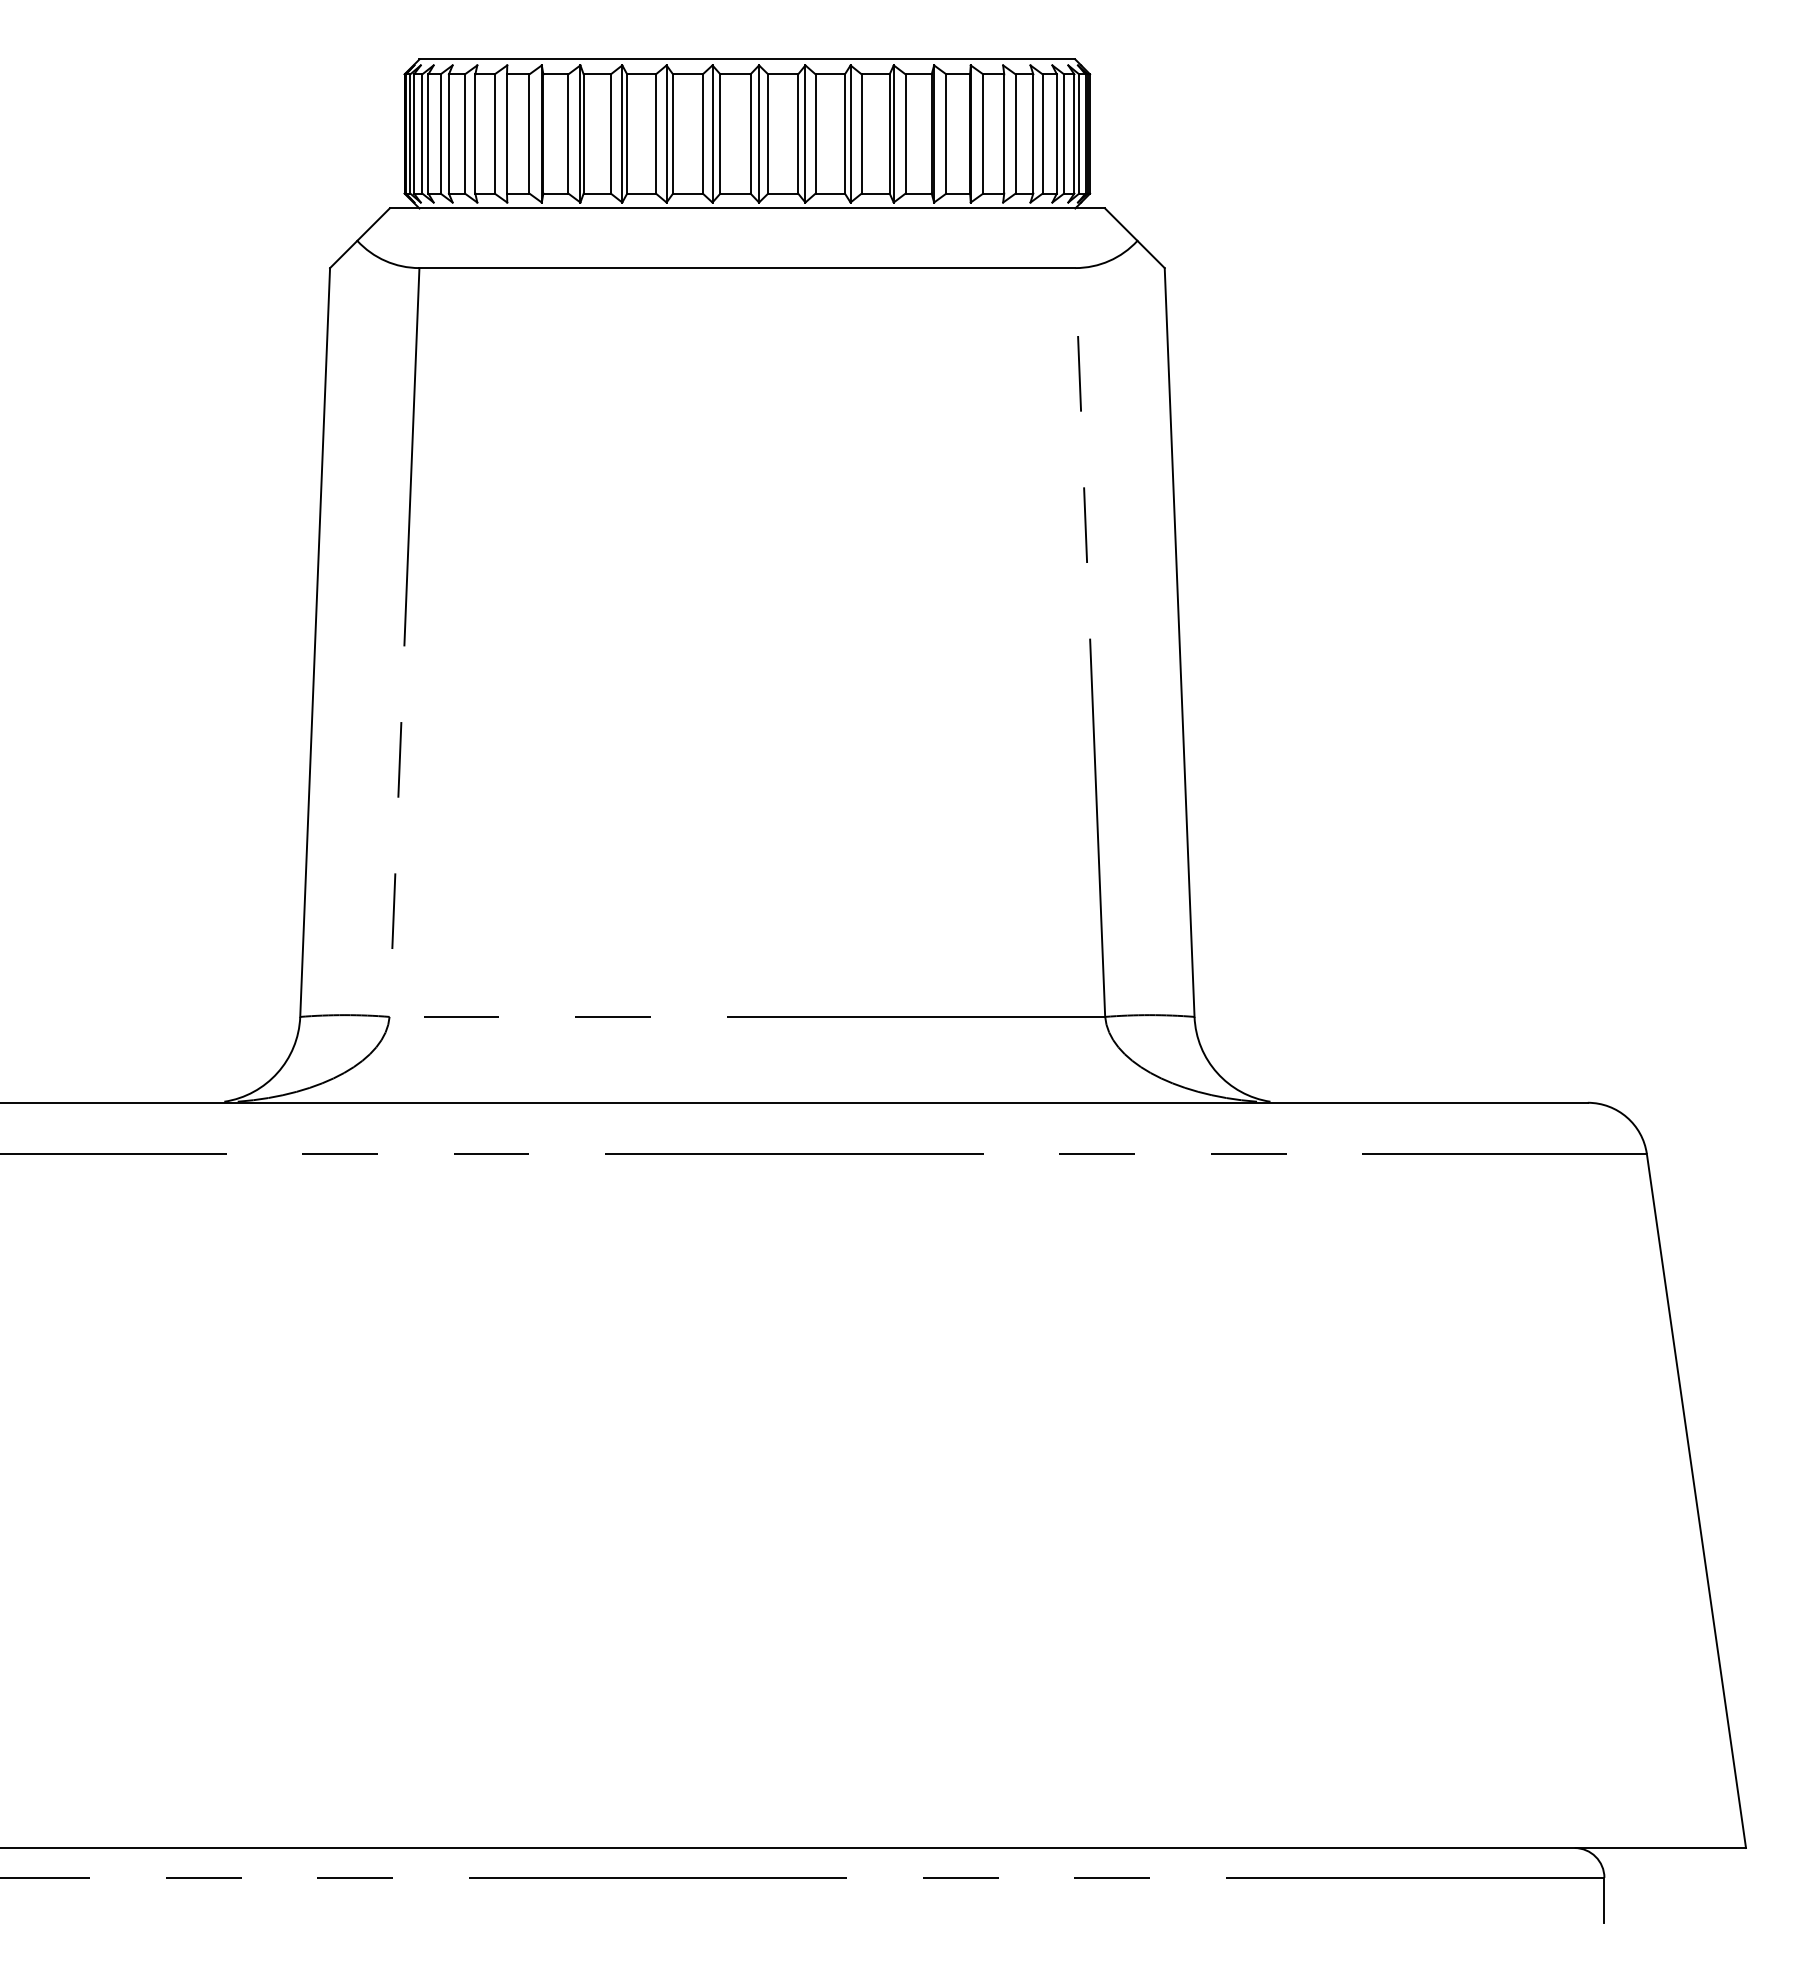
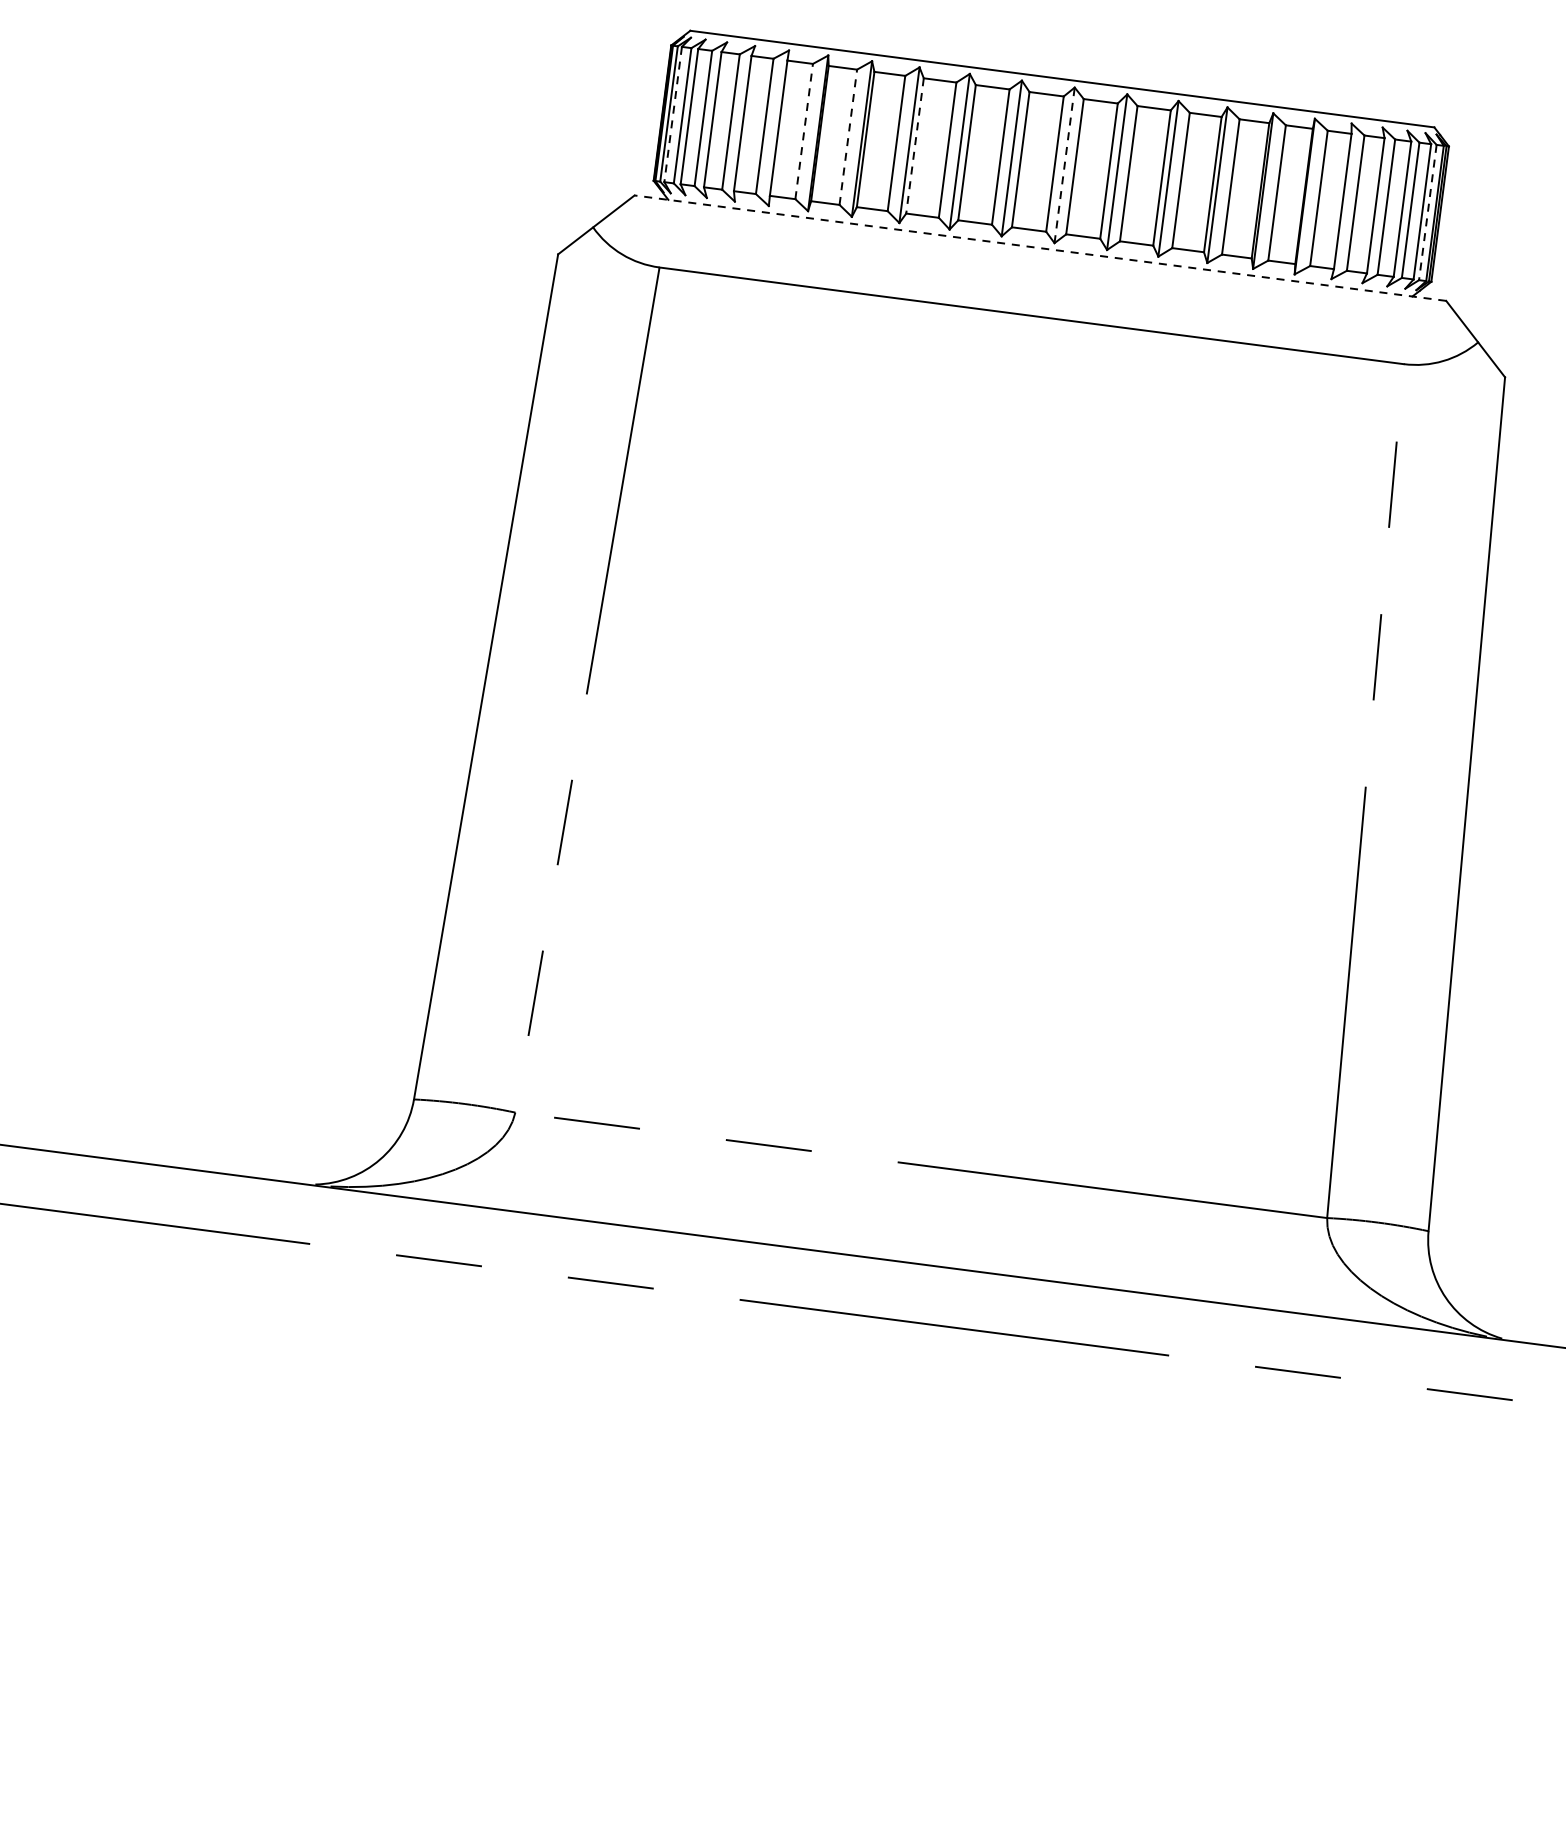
line: (414, 133) -> (673, 114), solid -> dashed
line: (529, 133) -> (804, 131), solid -> dashed
line: (568, 133) -> (848, 136), solid -> dashed
line: (627, 133) -> (915, 145), solid -> dashed
line: (759, 133) -> (1065, 164), solid -> dashed
line: (1079, 133) -> (1428, 212), solid -> dashed
line: (747, 208) -> (1040, 248), solid -> dashed

